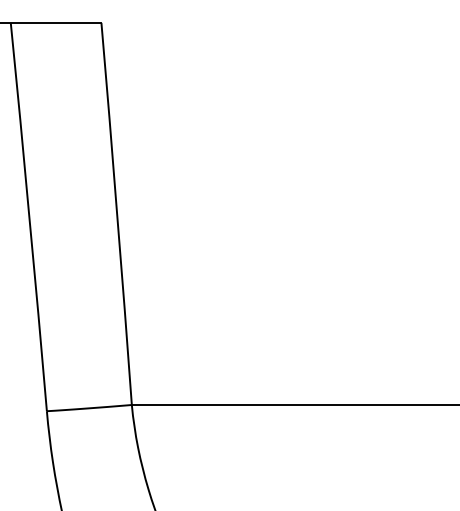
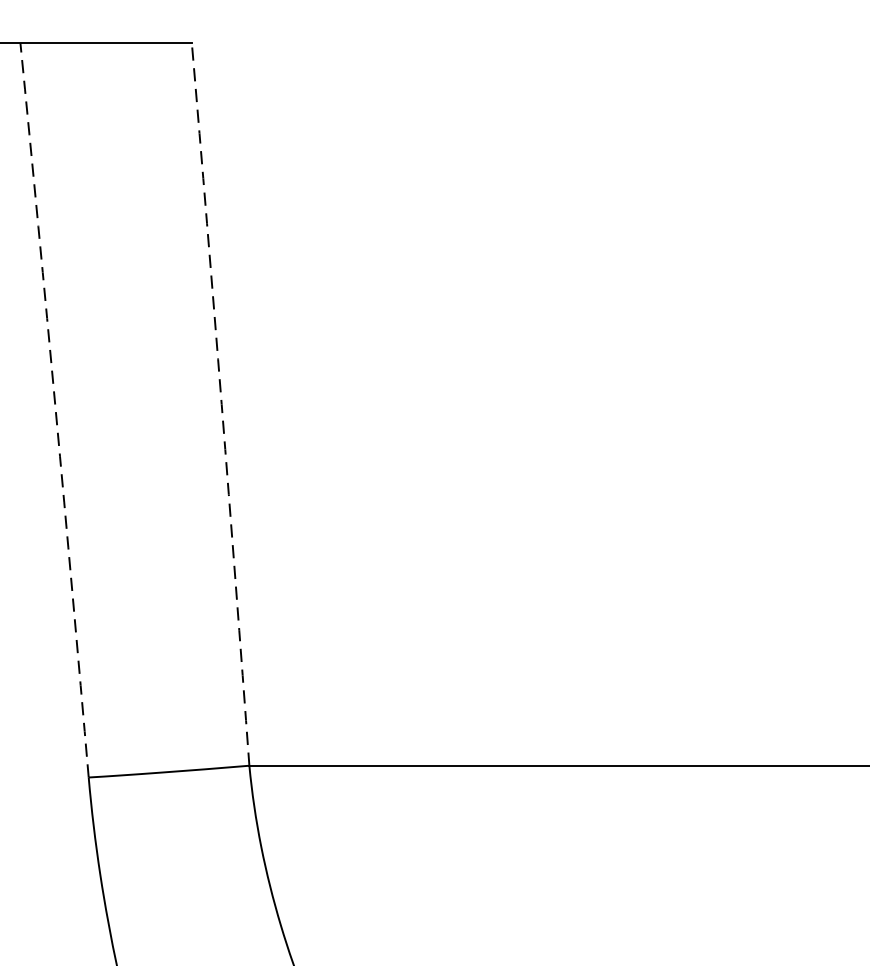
arc: (117, 213) -> (222, 403), solid -> dashed
arc: (29, 217) -> (55, 411), solid -> dashed

